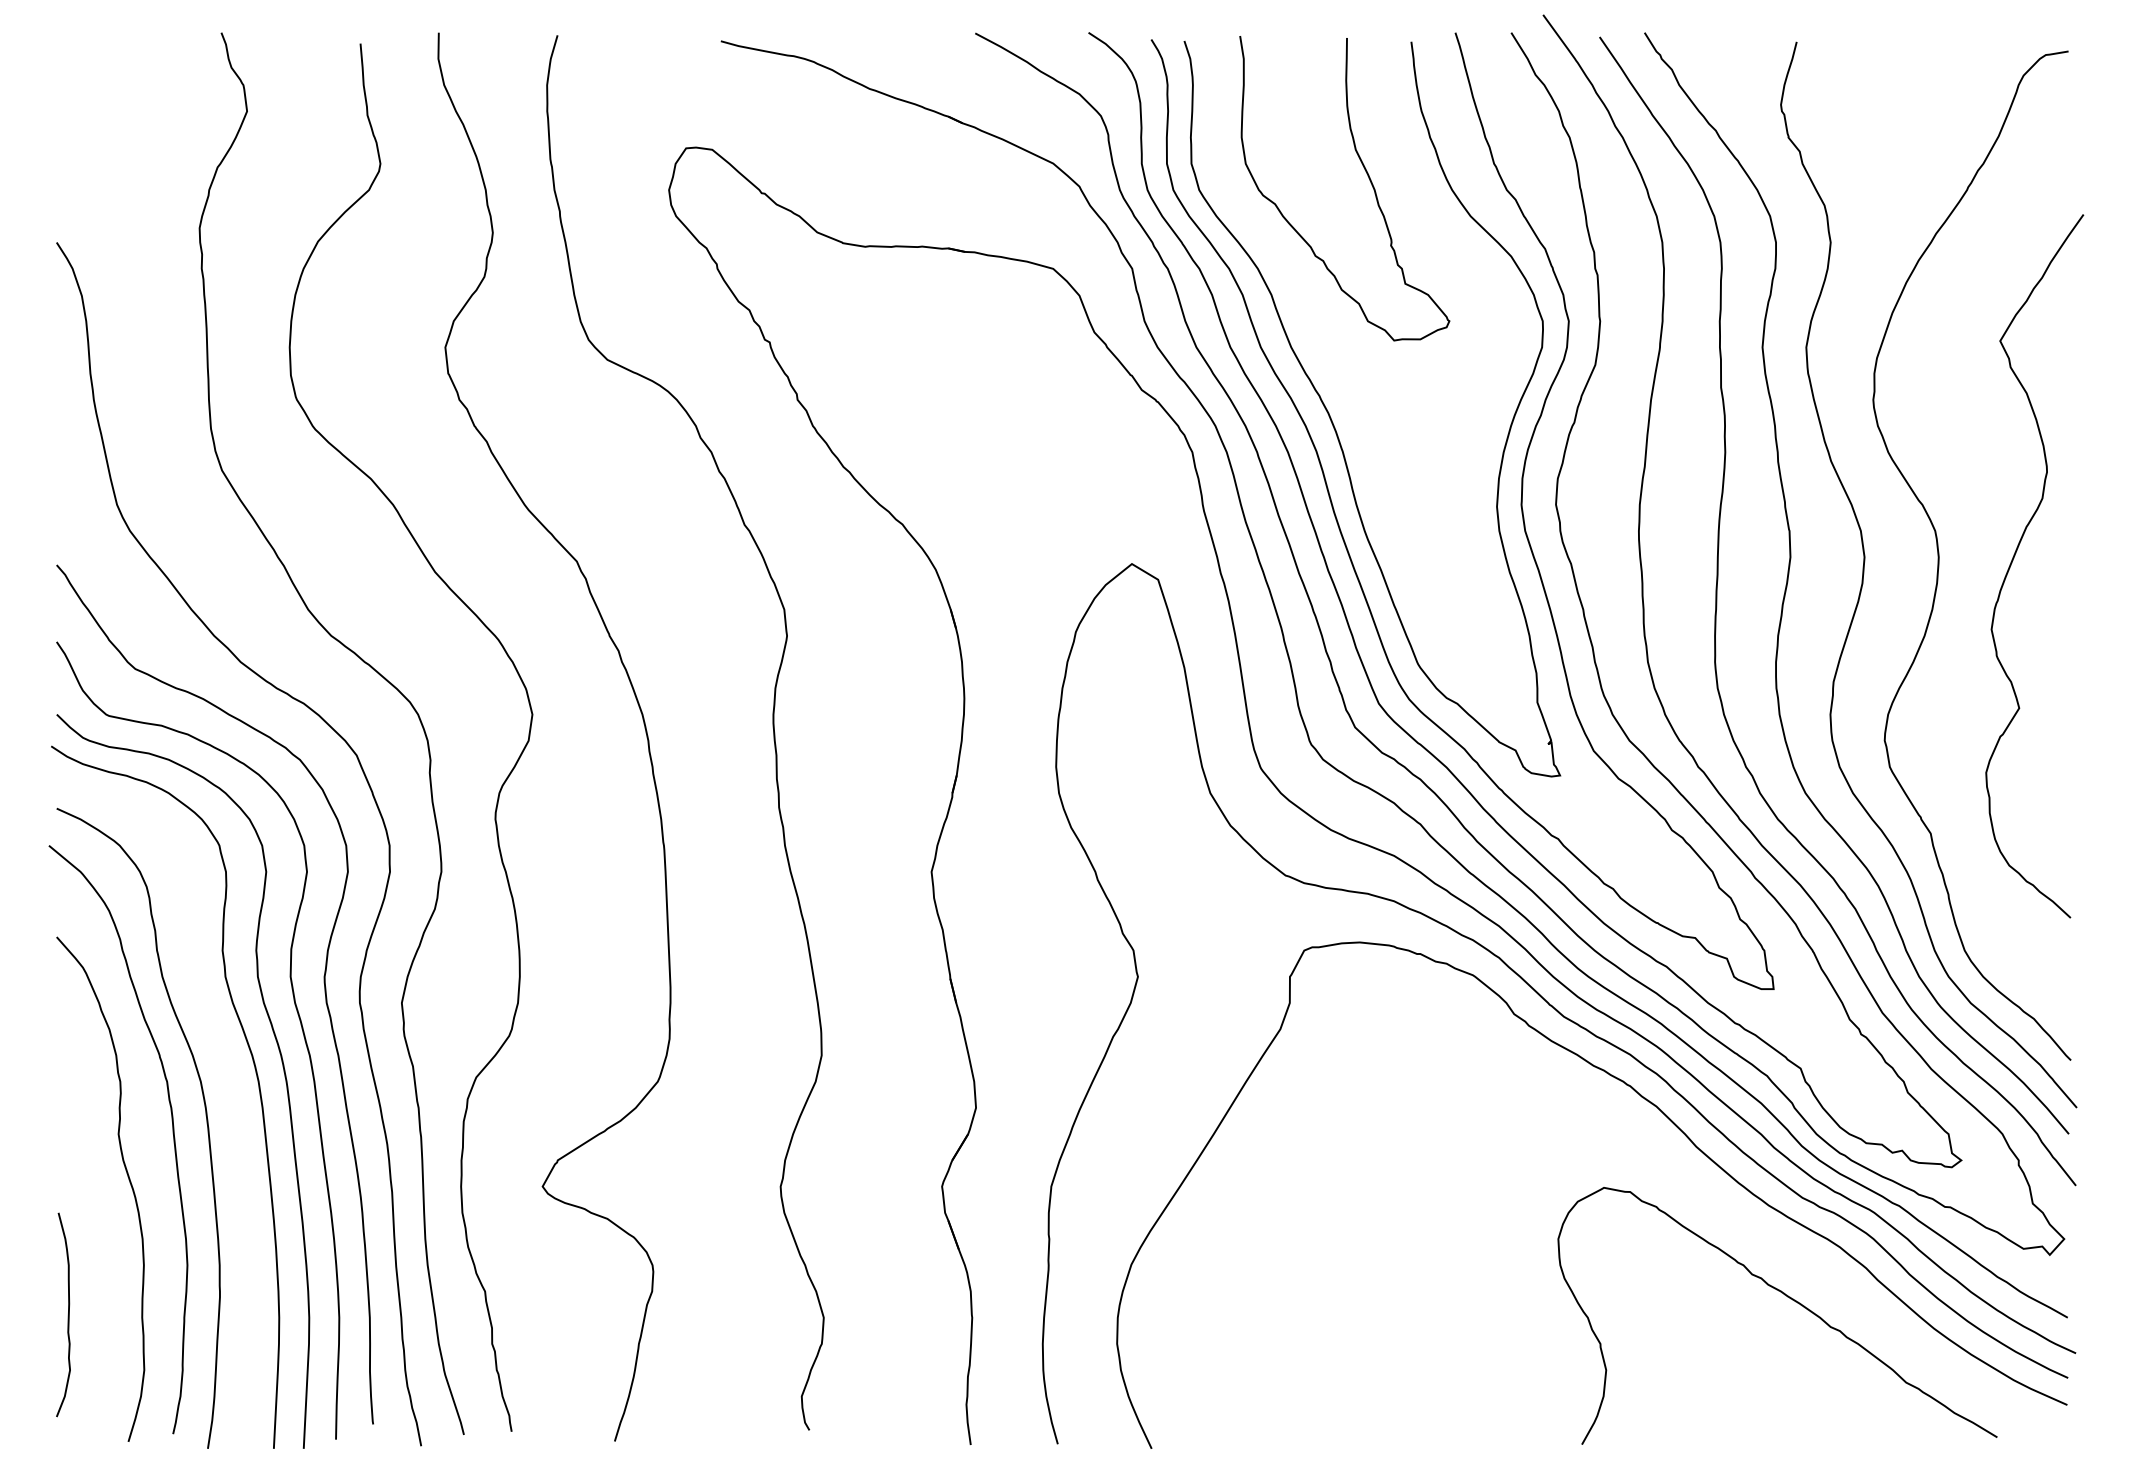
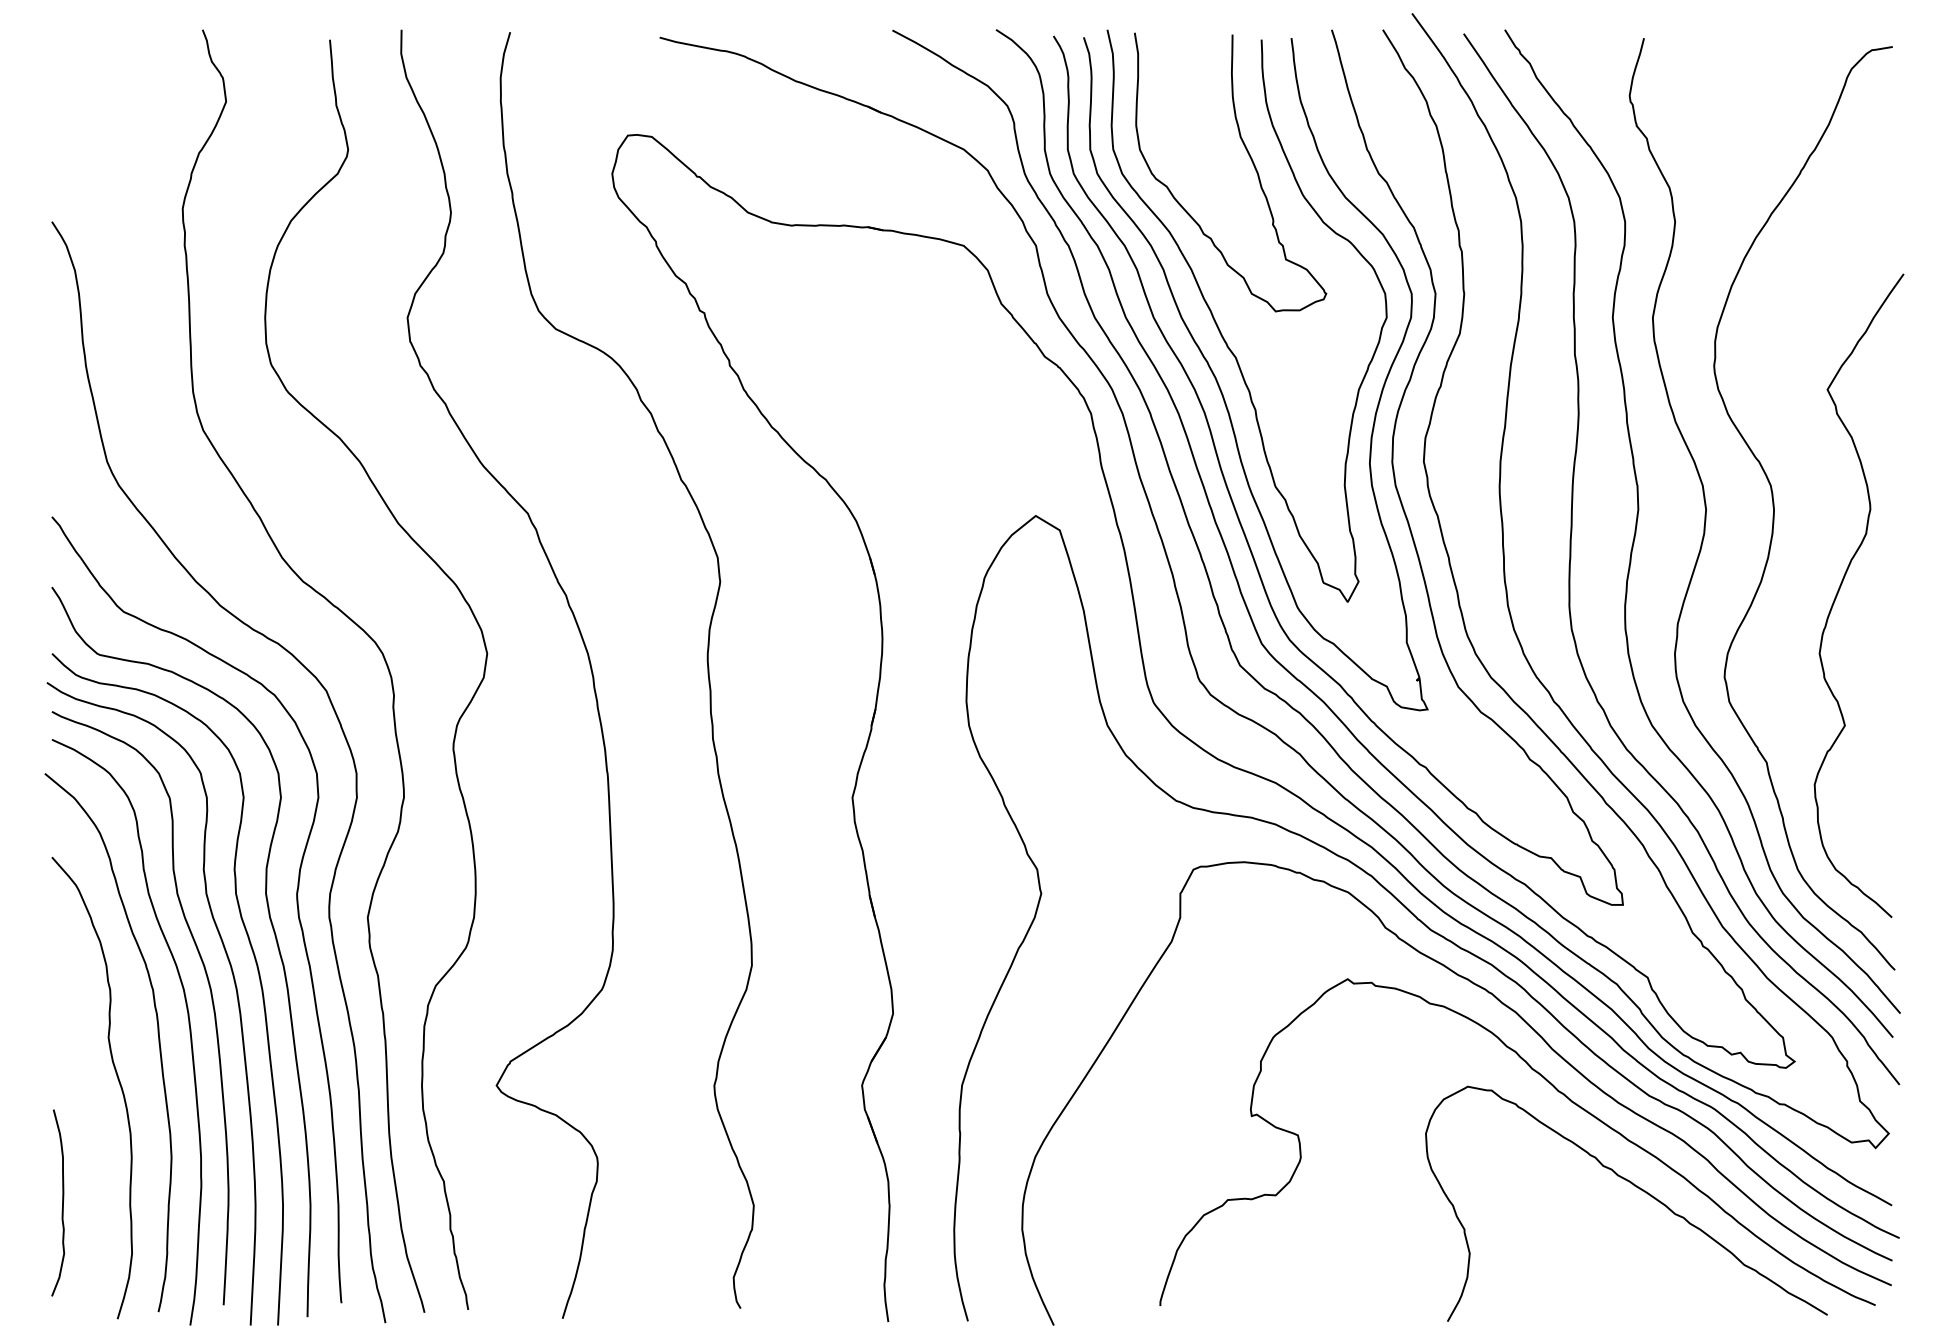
curve: (1333, 360) -> (1220, 329), added
curve: (2014, 558) -> (1840, 588), moved
curve: (230, 1090) -> (210, 997), added
curve: (1702, 1193) -> (1557, 1091), added

